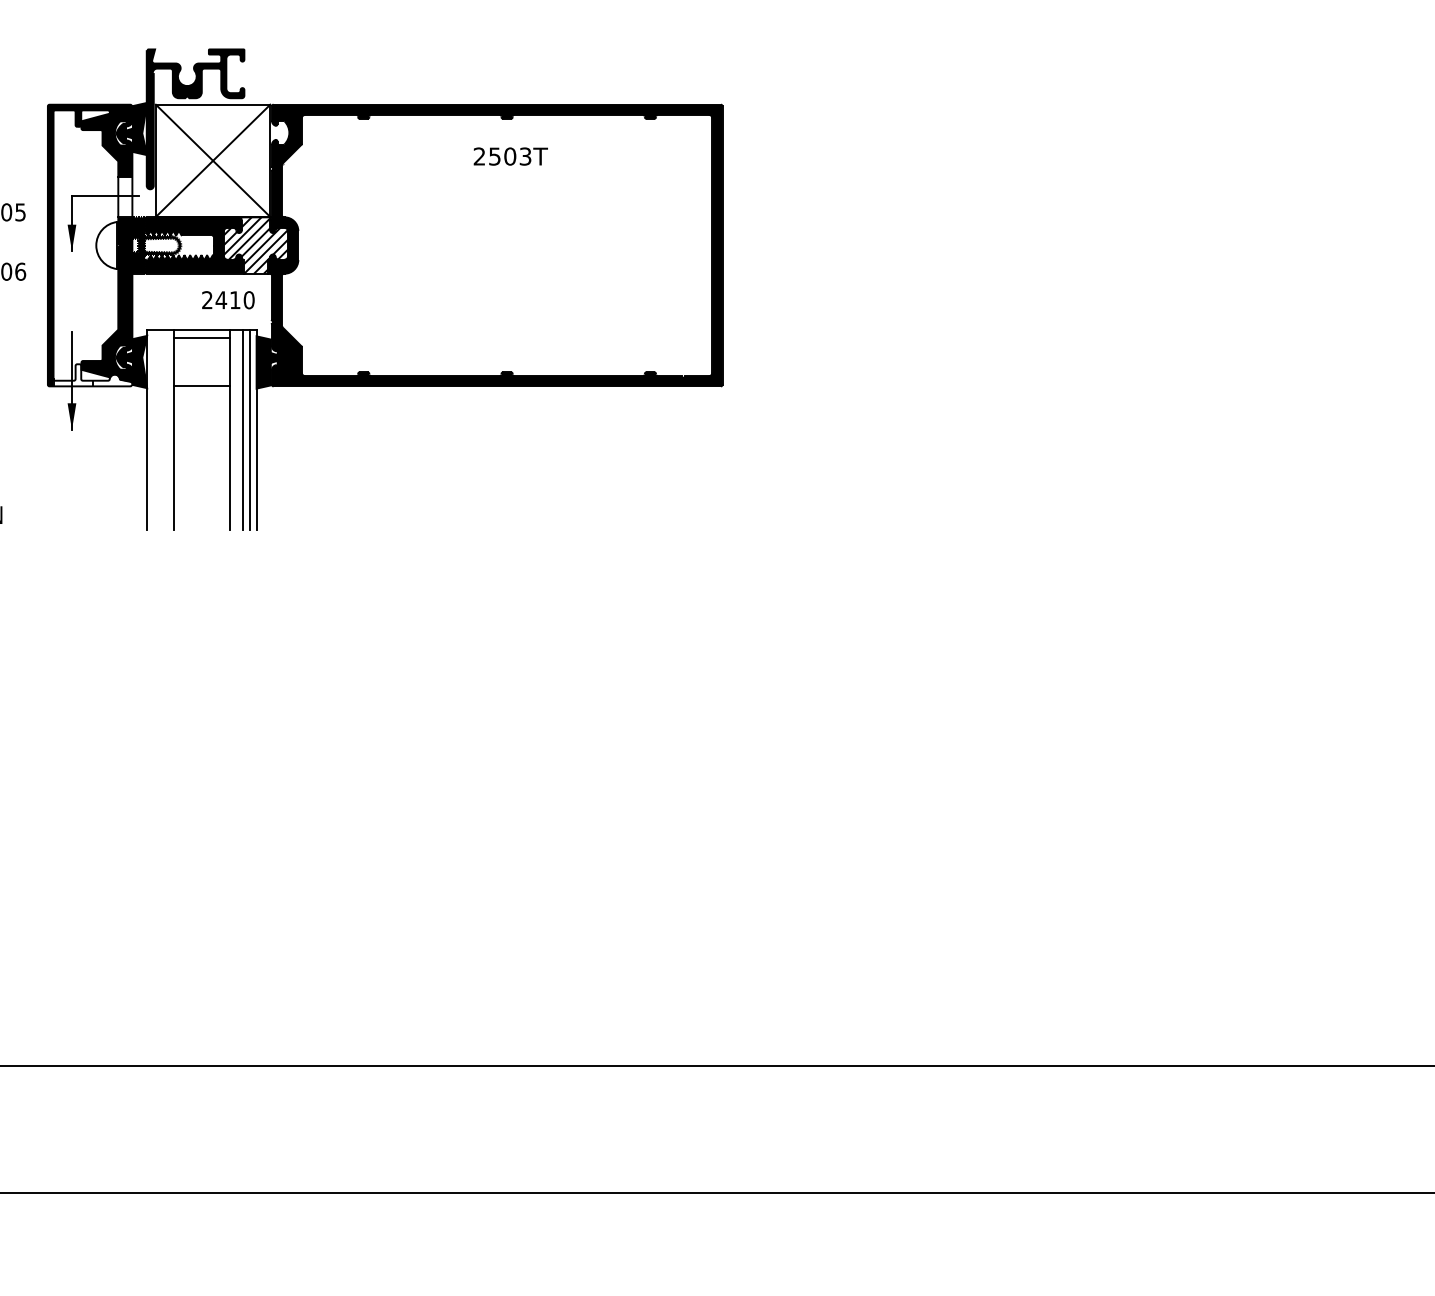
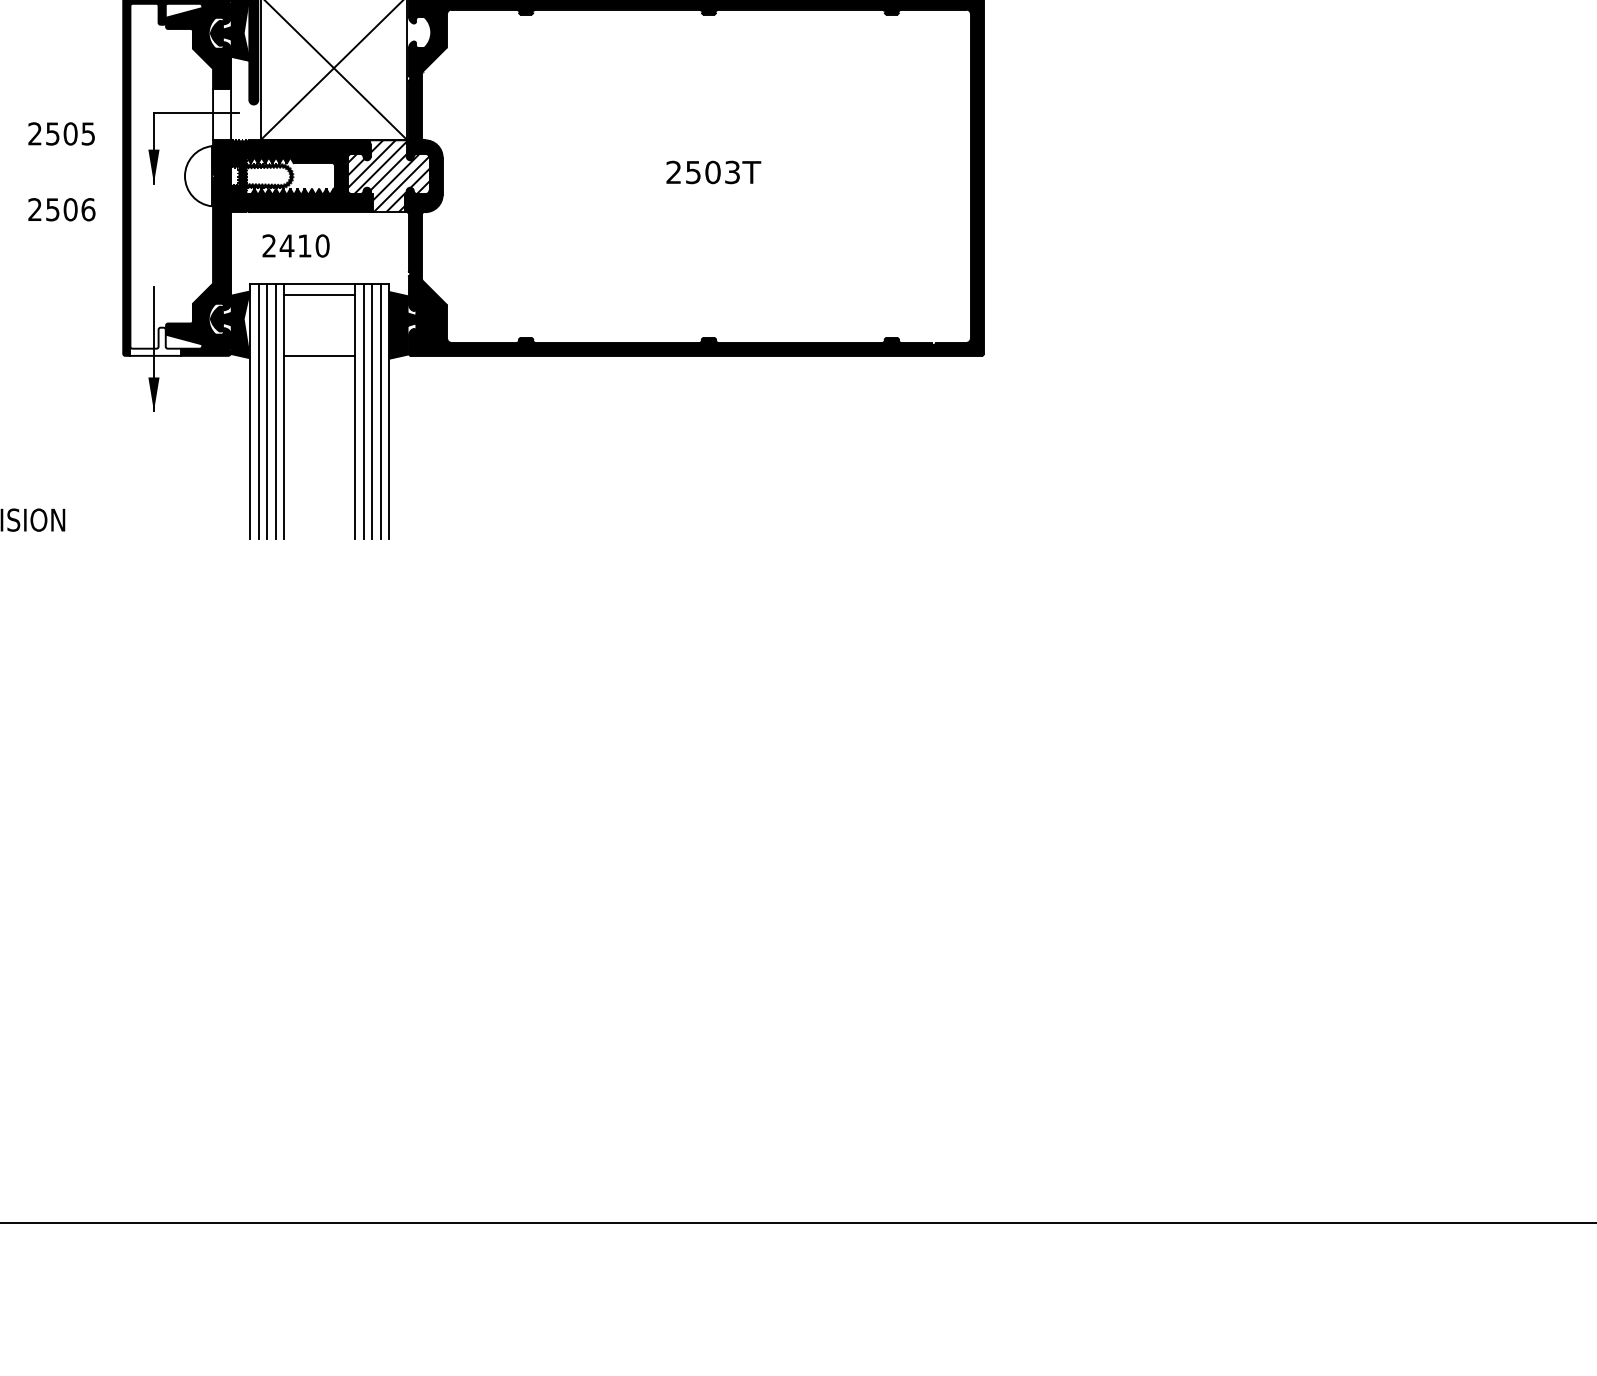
text: (510, 156) -> (713, 172), moved
text: (228, 300) -> (296, 246), moved
fill: (112, 380) -> (205, 348), added
line: (153, 429) -> (257, 410), added
line: (160, 429) -> (266, 410), added
line: (167, 429) -> (275, 410), added
line: (236, 429) -> (363, 410), added

